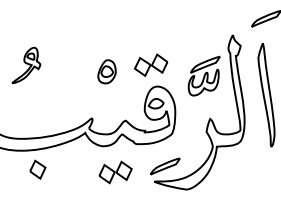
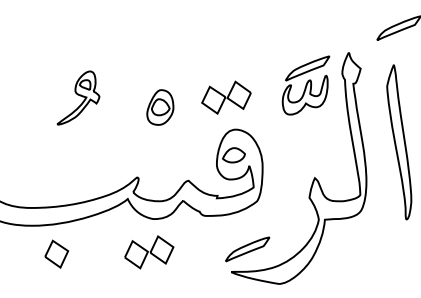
part: (26, 65) -> (78, 98), moved
part: (203, 75) -> (304, 84), moved
part: (115, 172) -> (149, 252), moved

